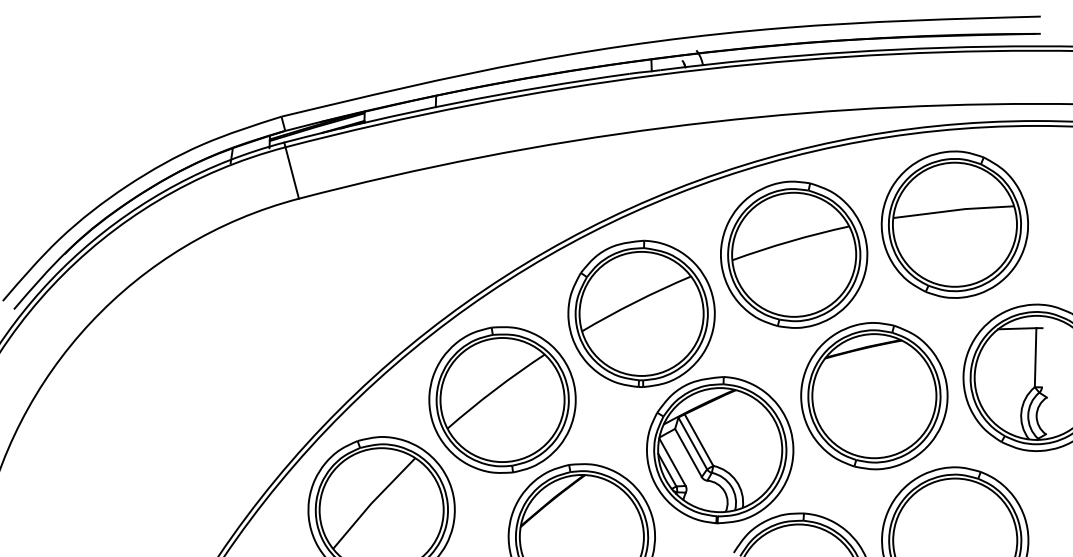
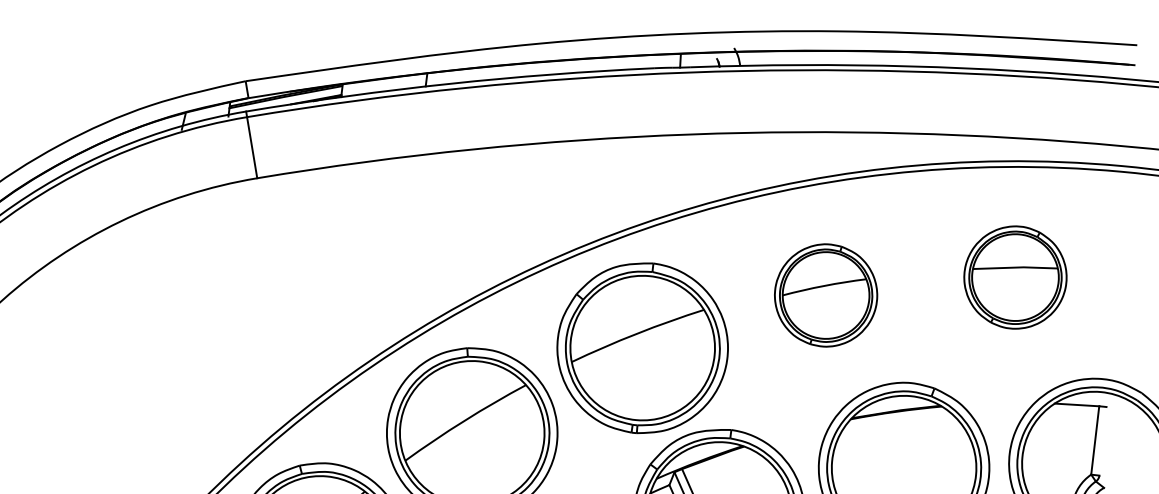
part: (954, 224) -> (1015, 277), size x0.6
part: (794, 254) -> (826, 295), size x0.6

